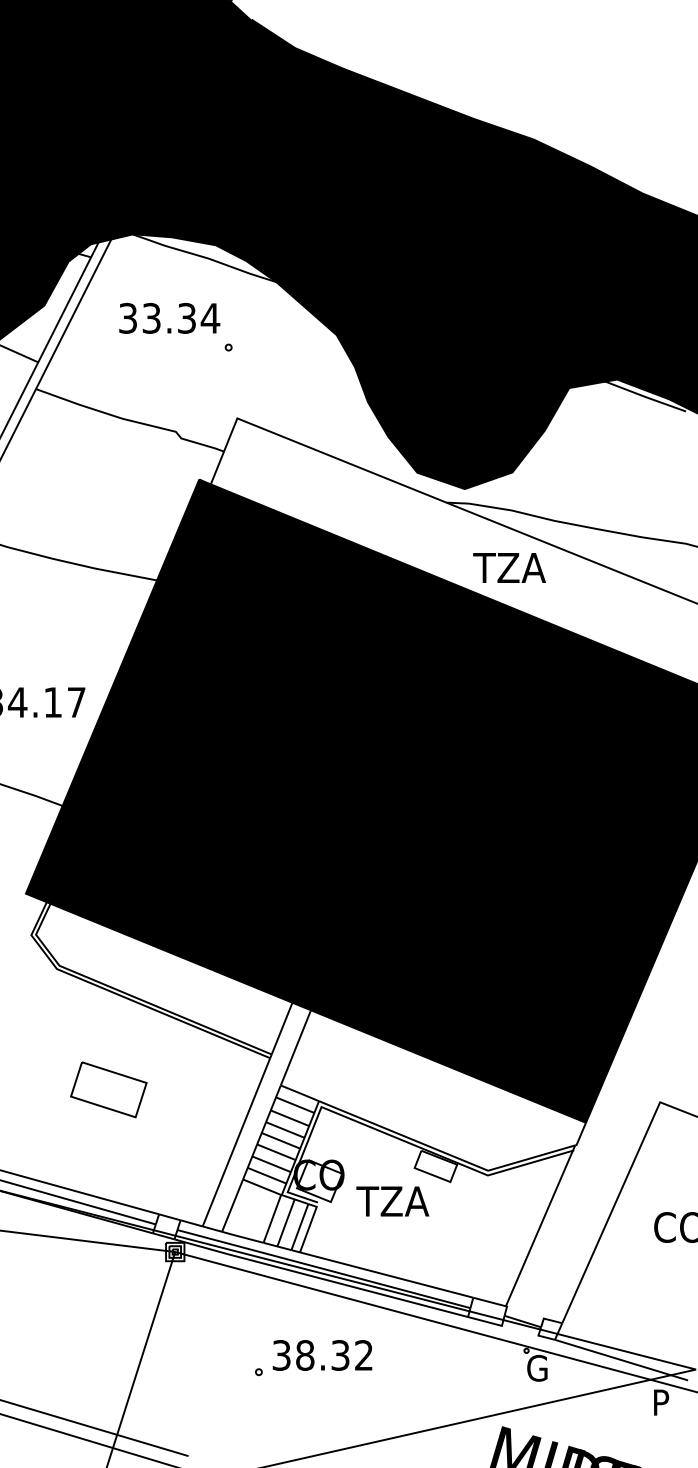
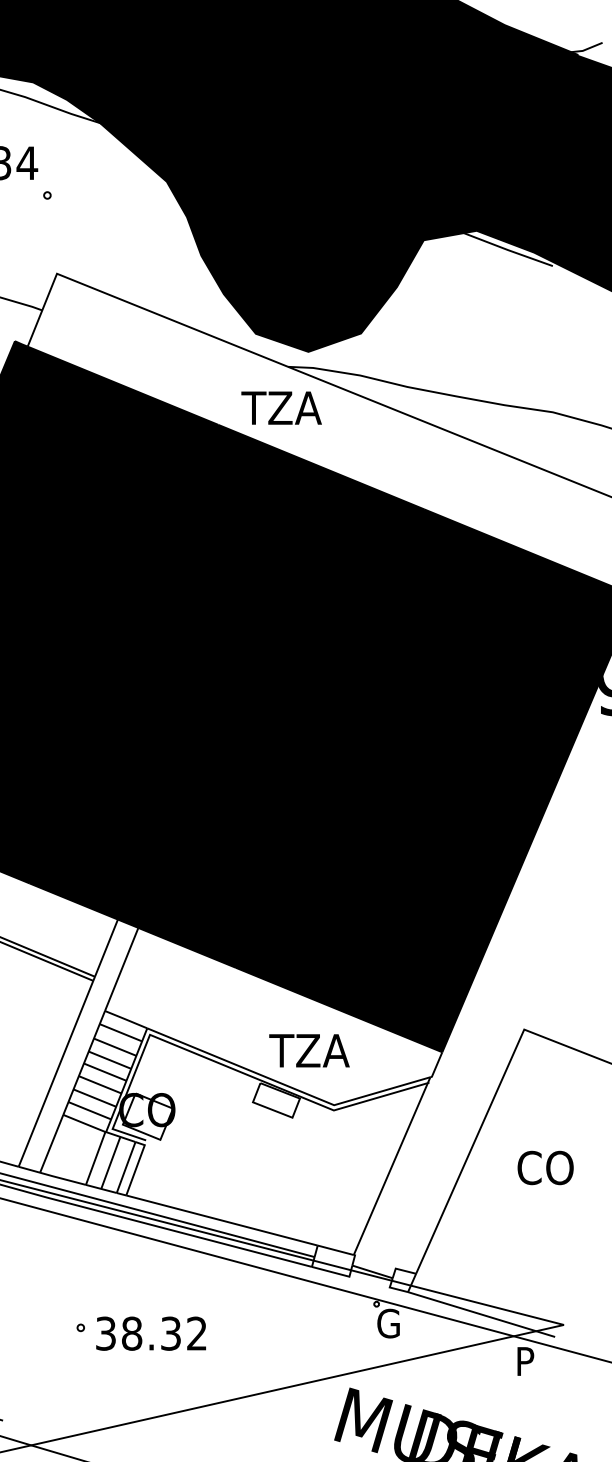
text: (509, 567) -> (281, 407), moved
text: (392, 1201) -> (309, 1050), moved
text: (322, 1355) -> (151, 1333), moved

